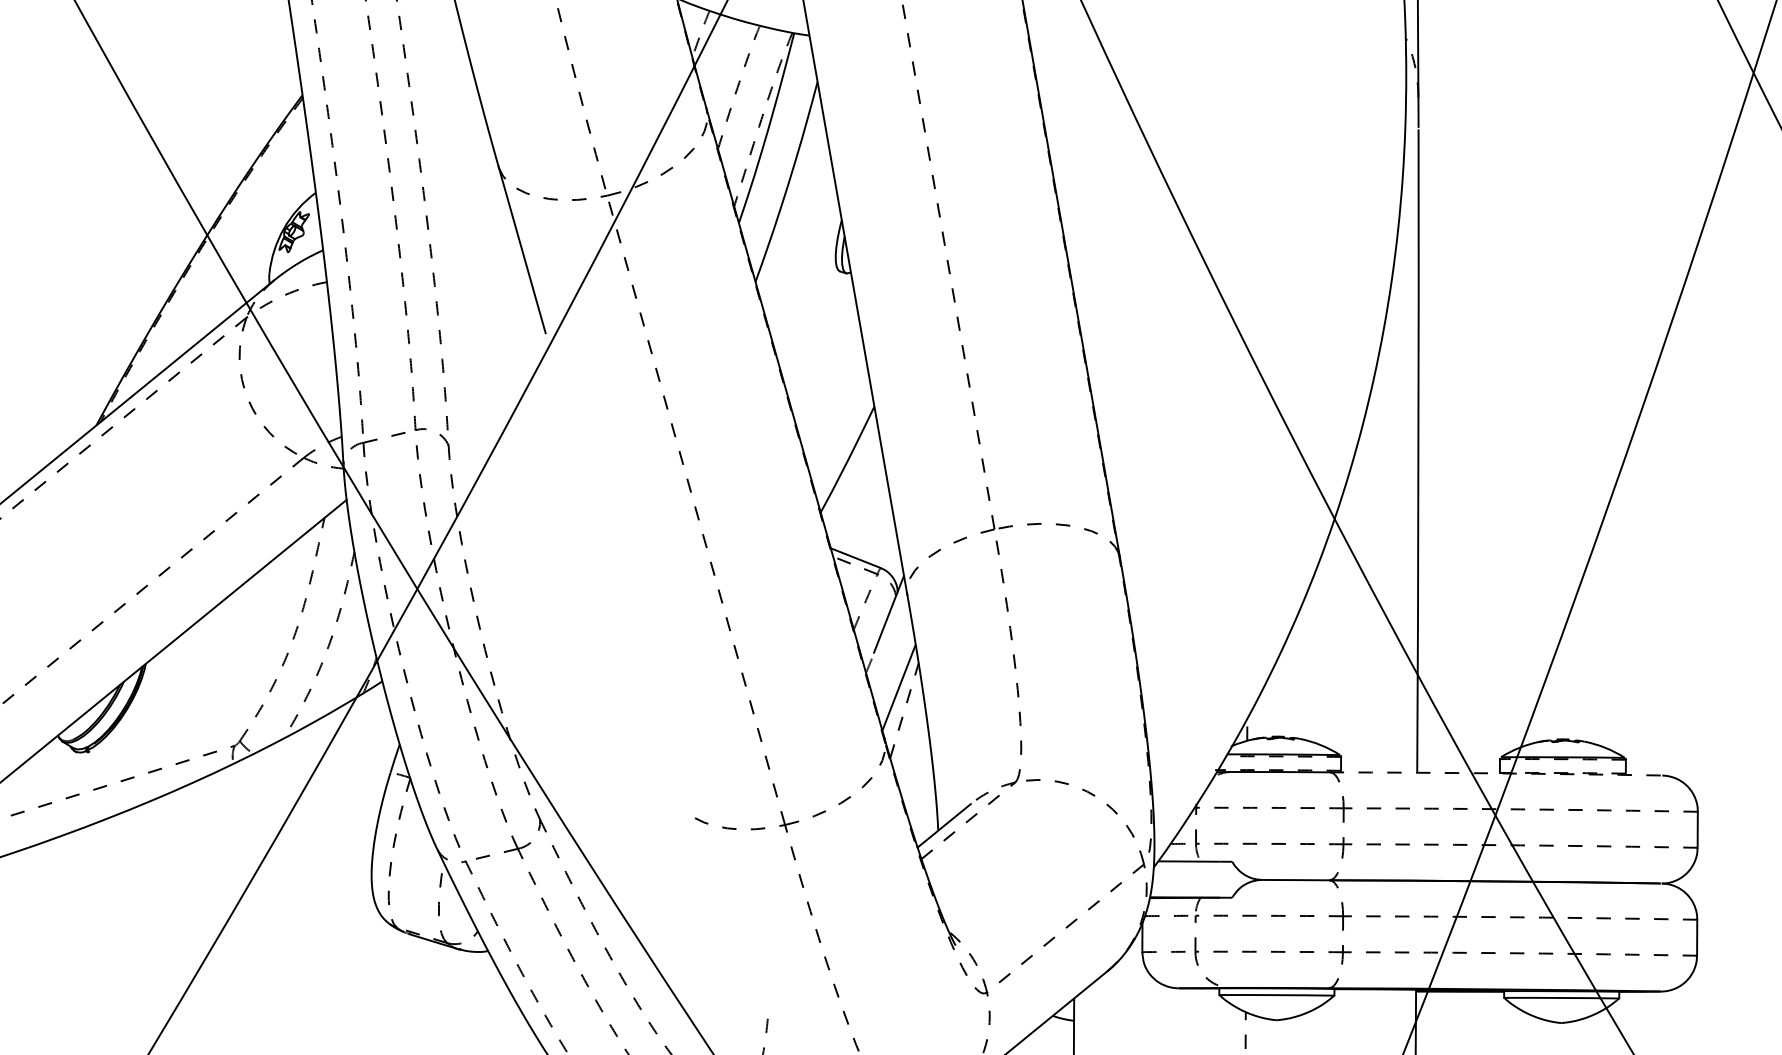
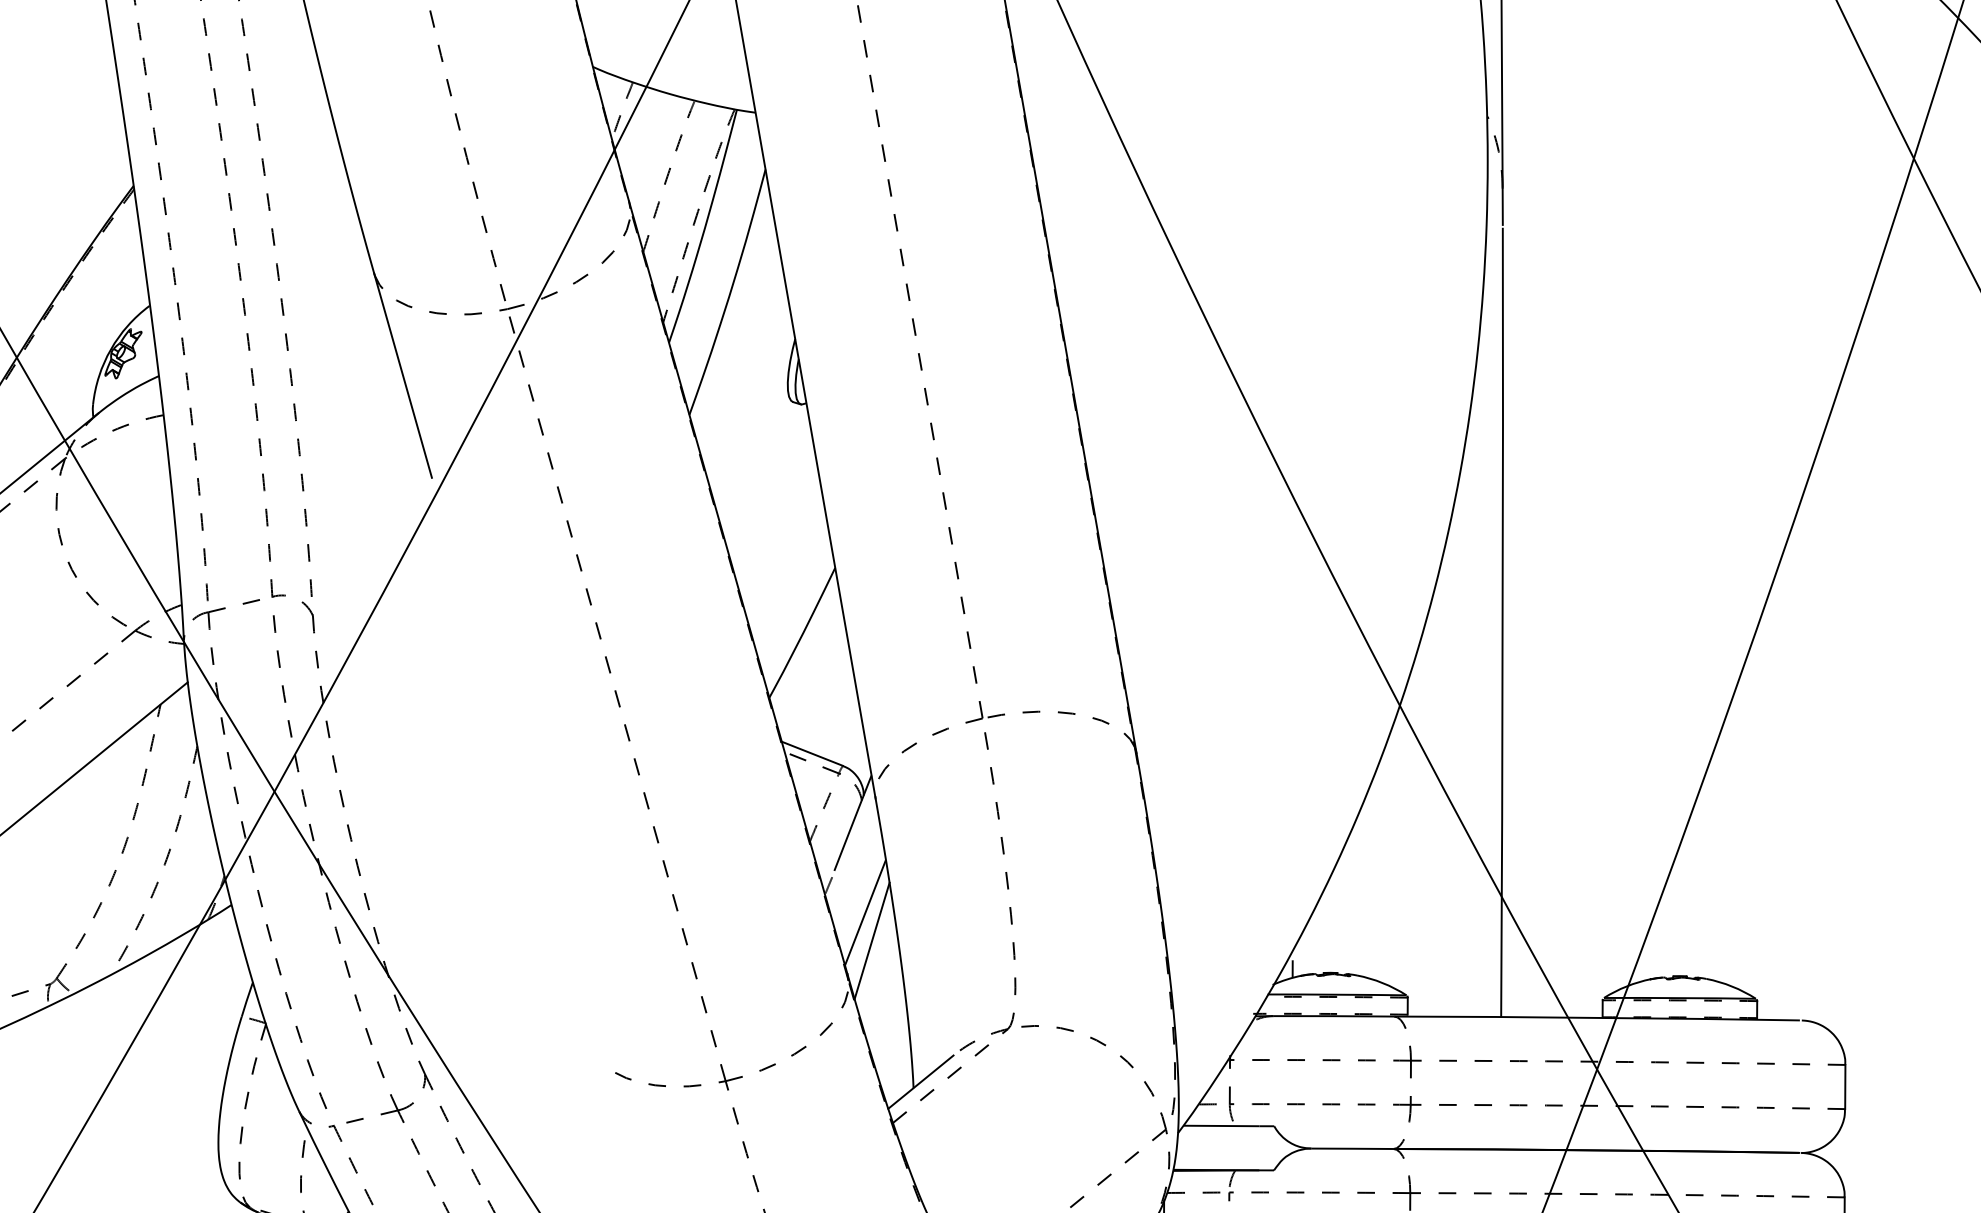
line: (904, 710) -> (872, 940), dashed -> solid
arc: (1495, 773) -> (1597, 1017), dashed -> solid

